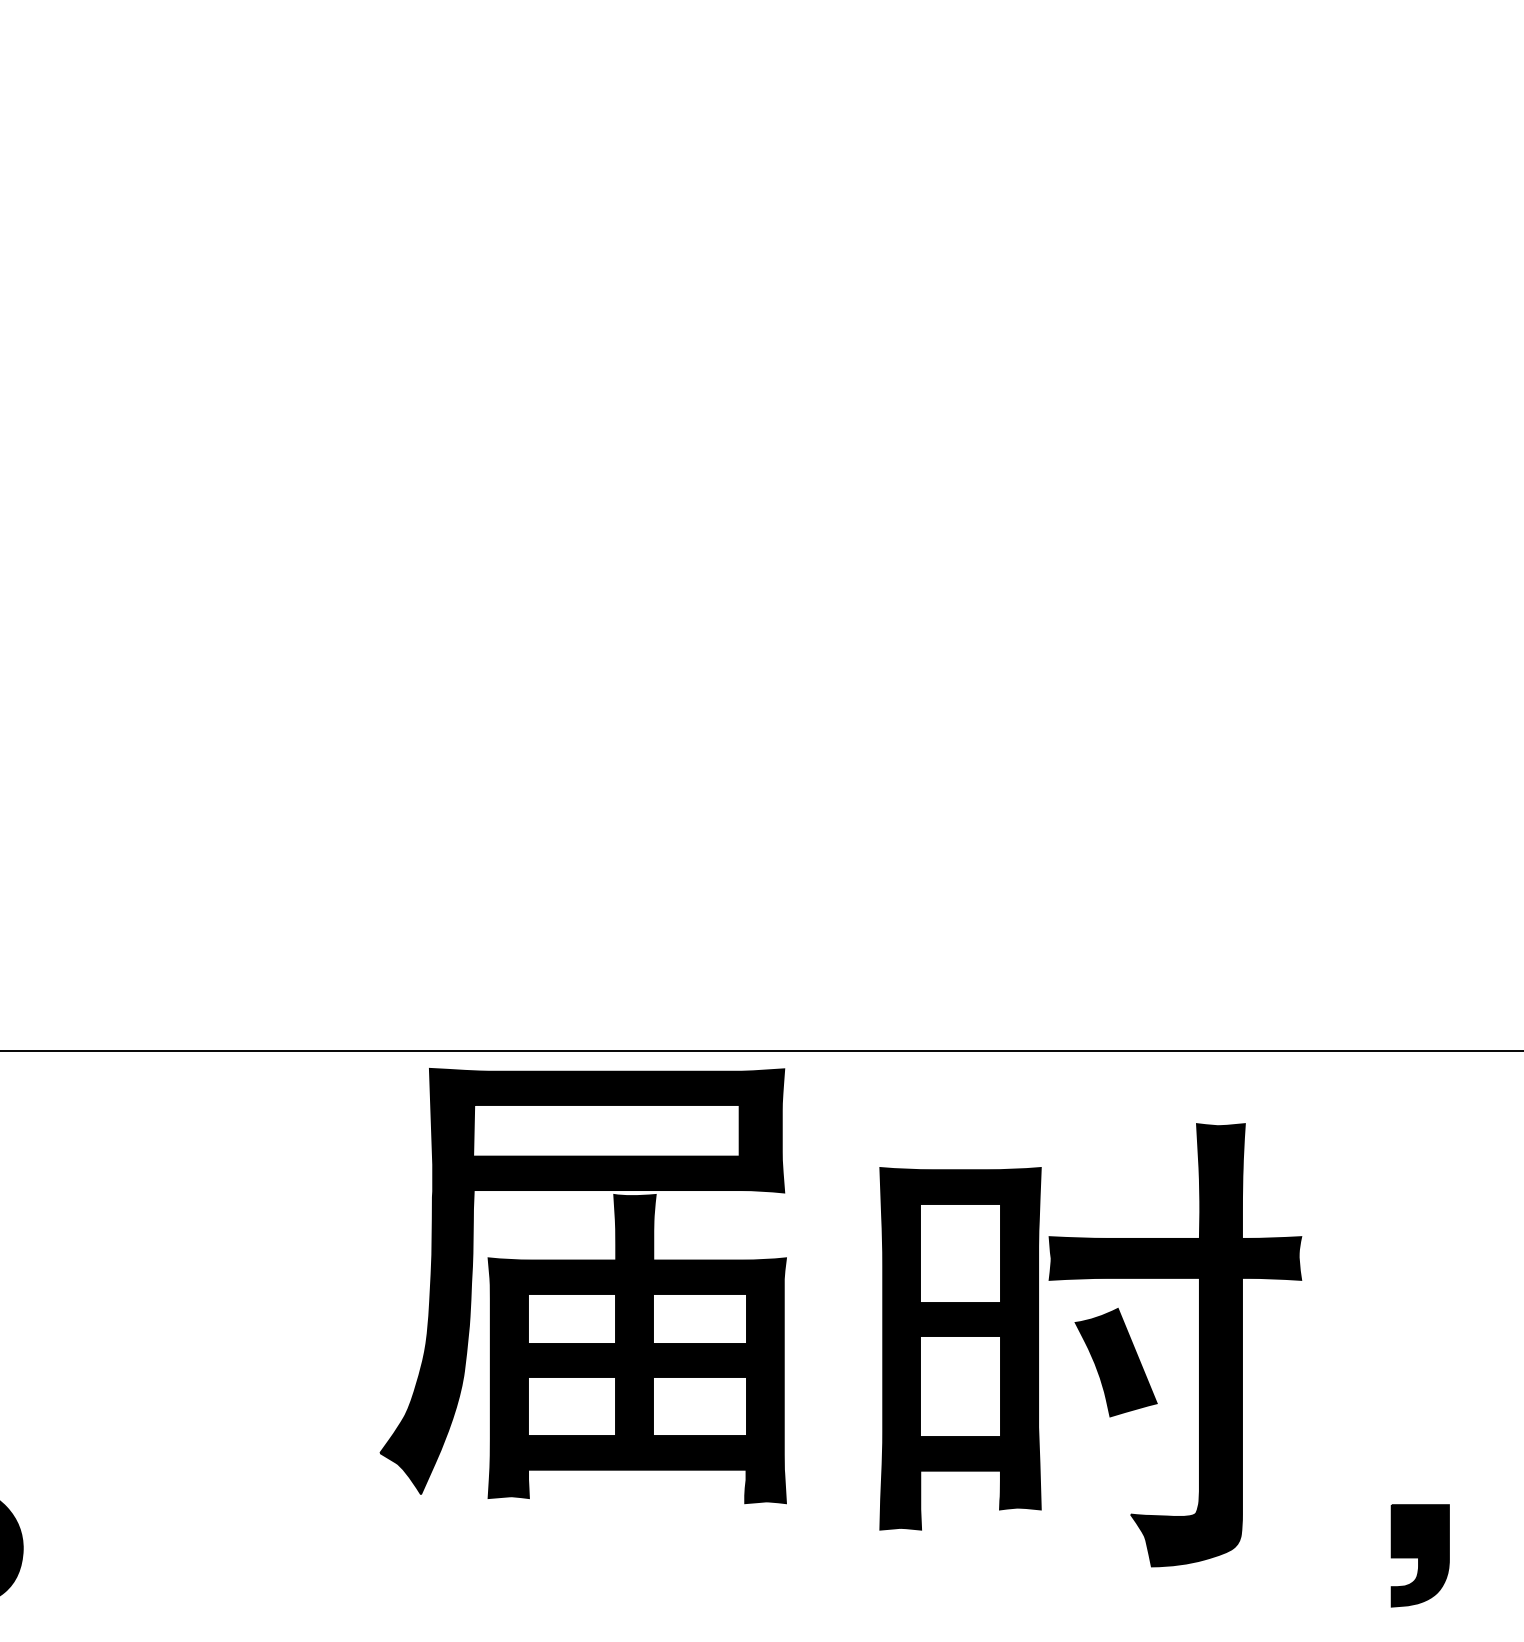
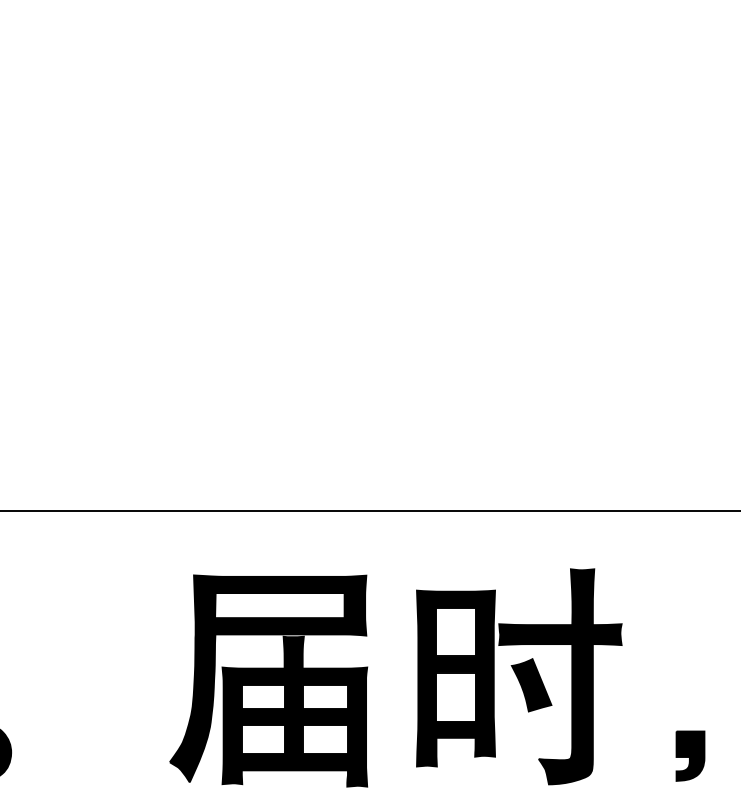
part: (583, 1284) -> (268, 680), moved
part: (1091, 1344) -> (519, 676), moved

